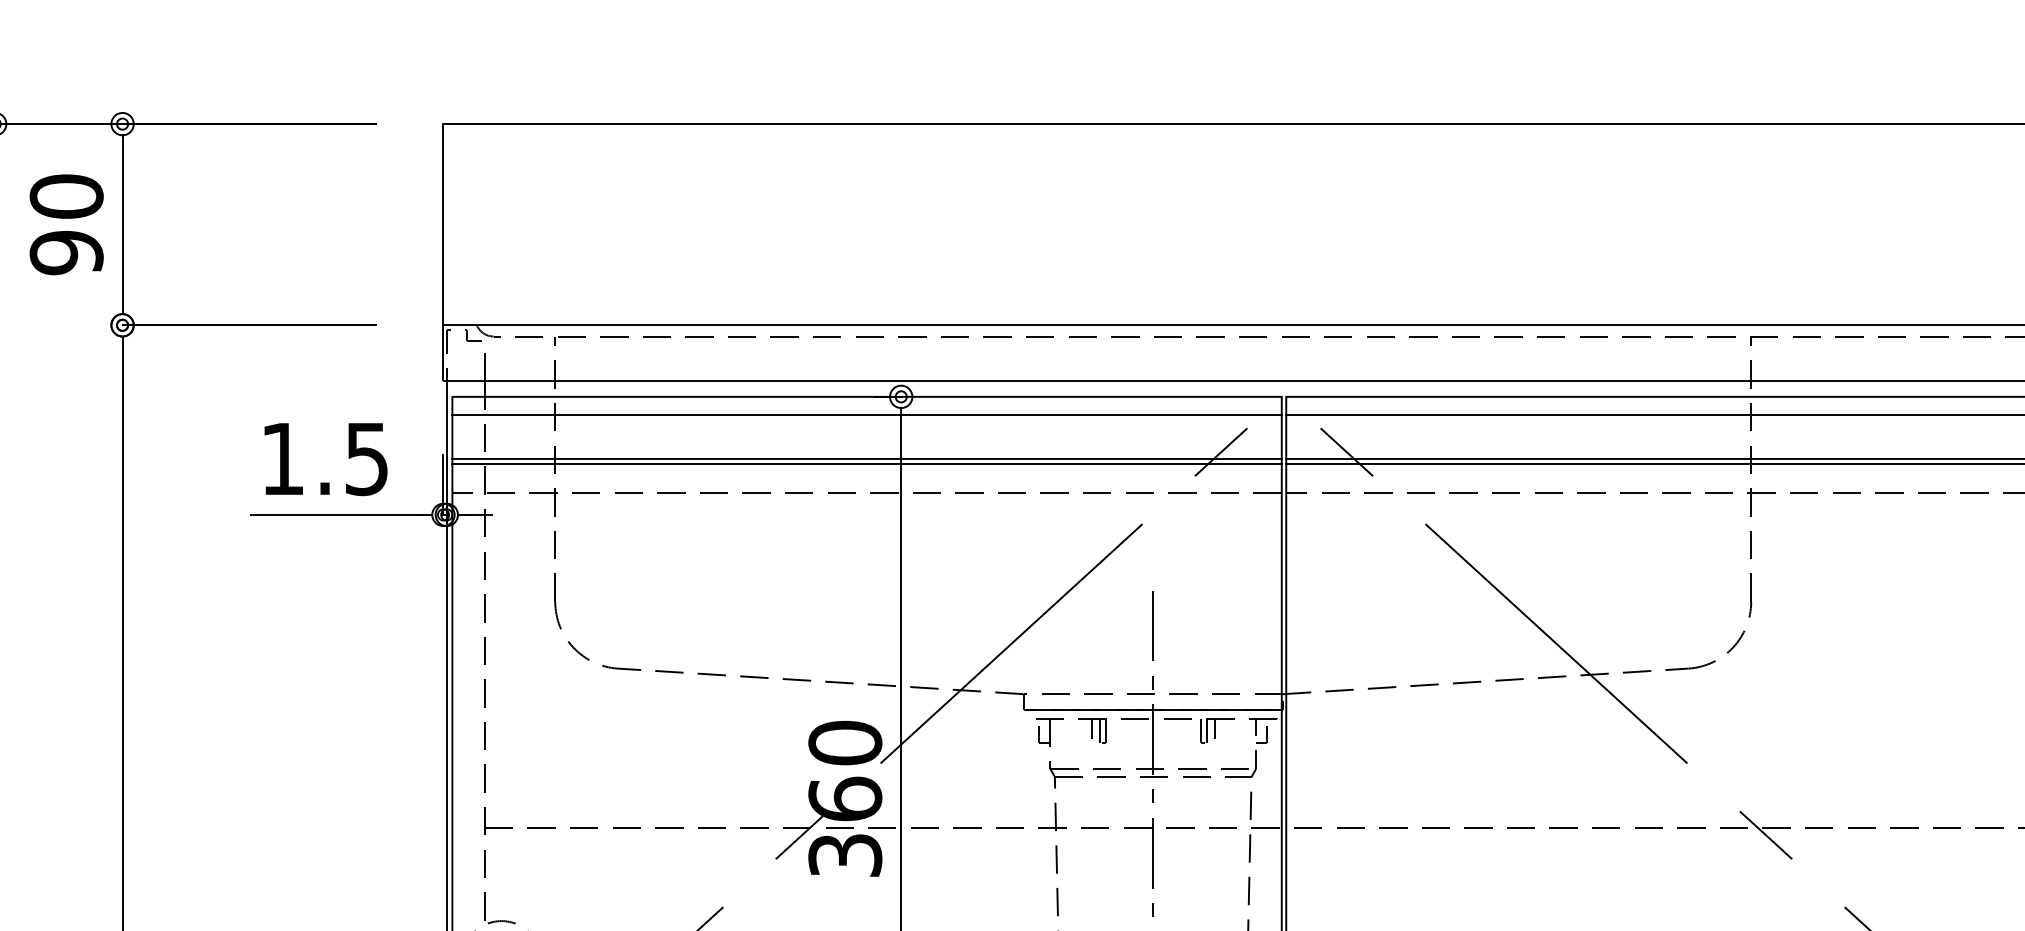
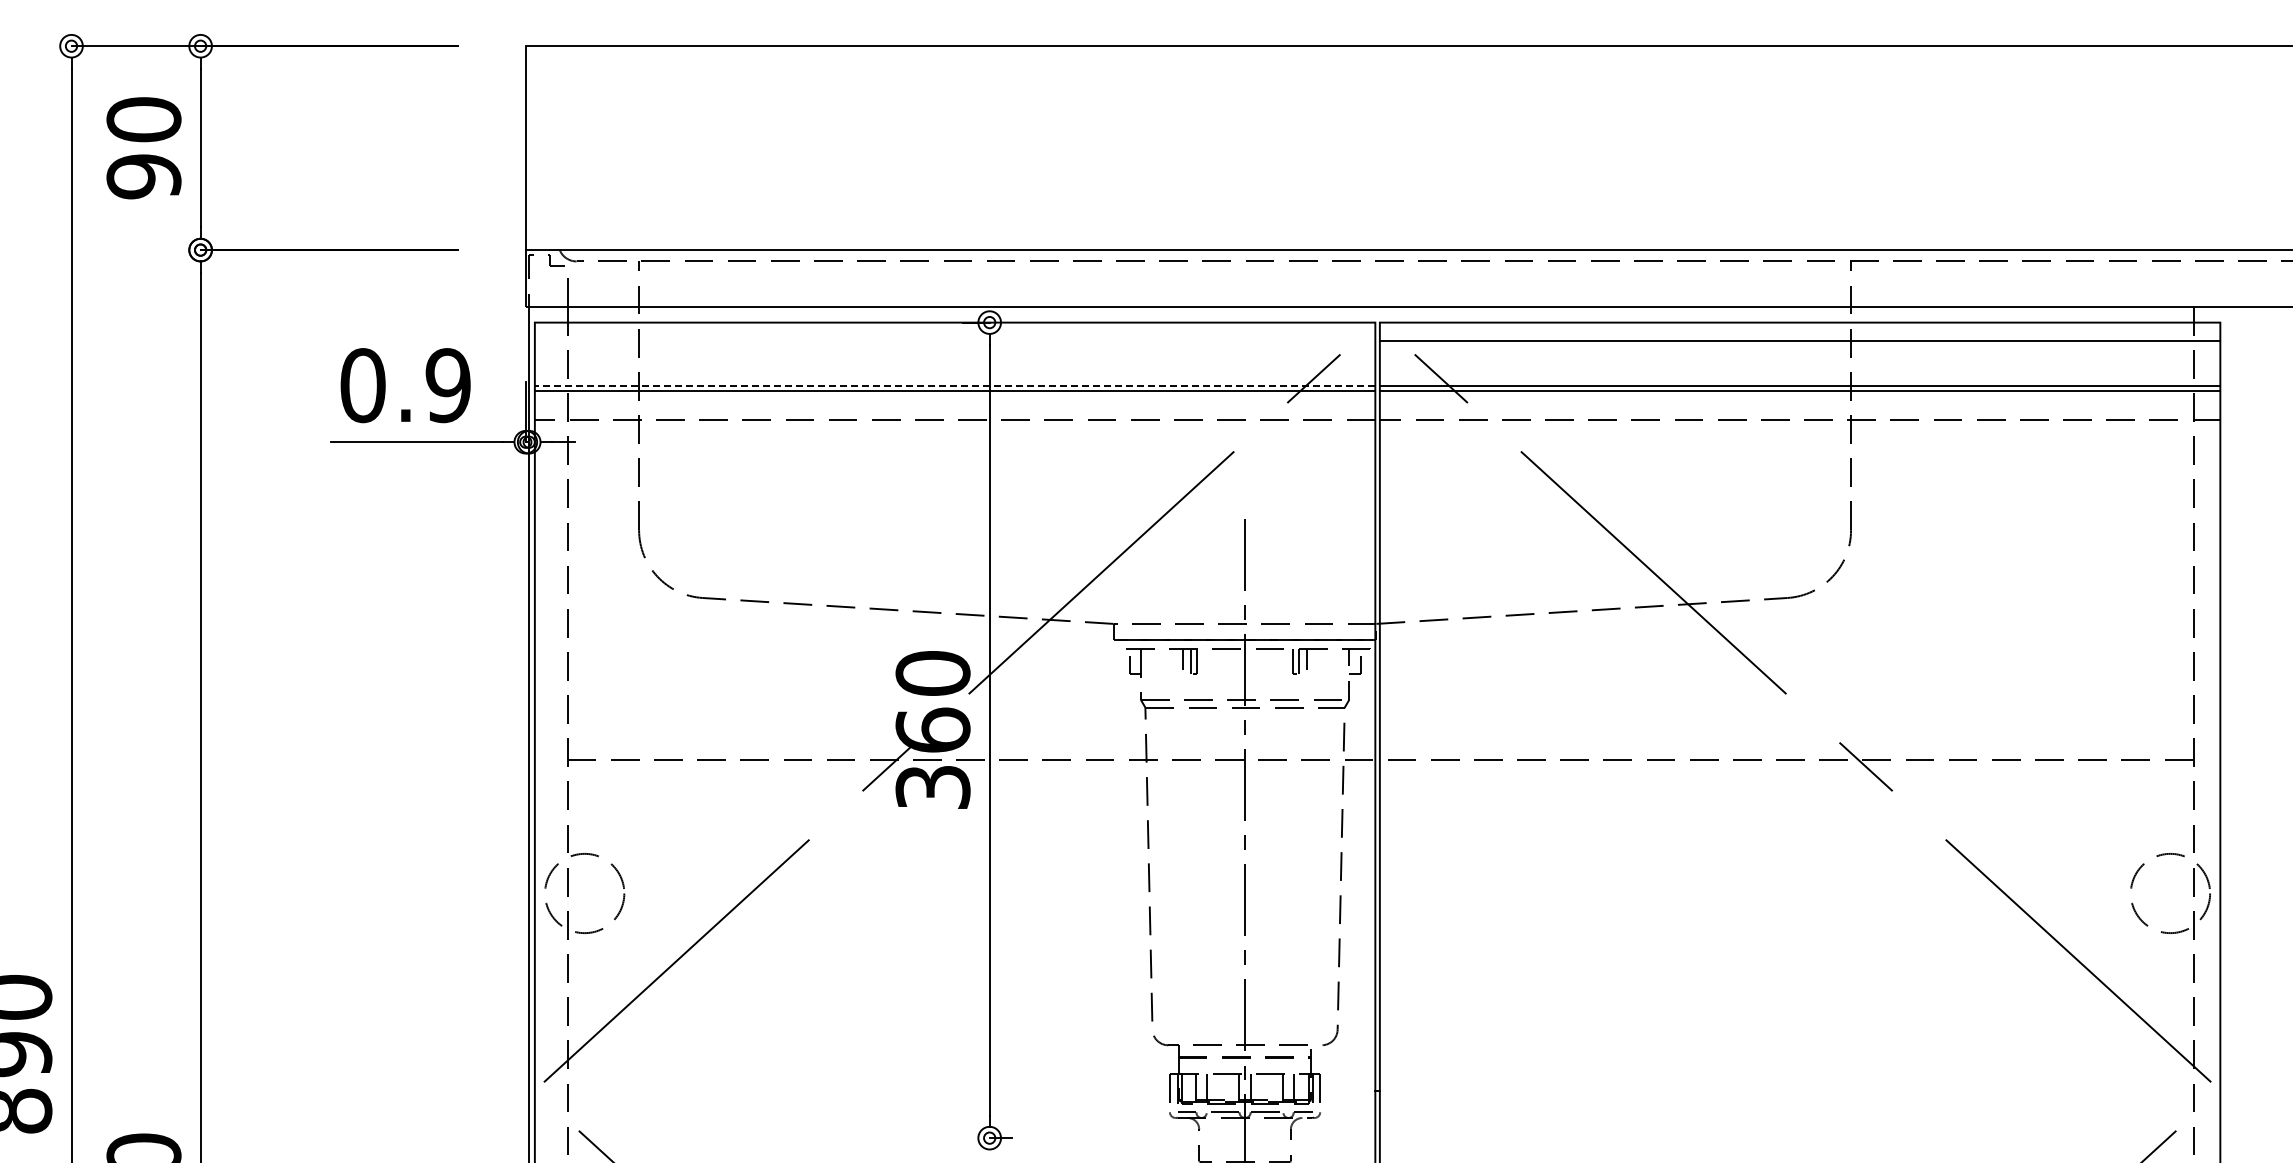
line: (866, 414) -> (954, 340), removed
text: (324, 458) -> (405, 385), 1.5 -> 0.9
line: (866, 459) -> (954, 386), solid -> dashed

